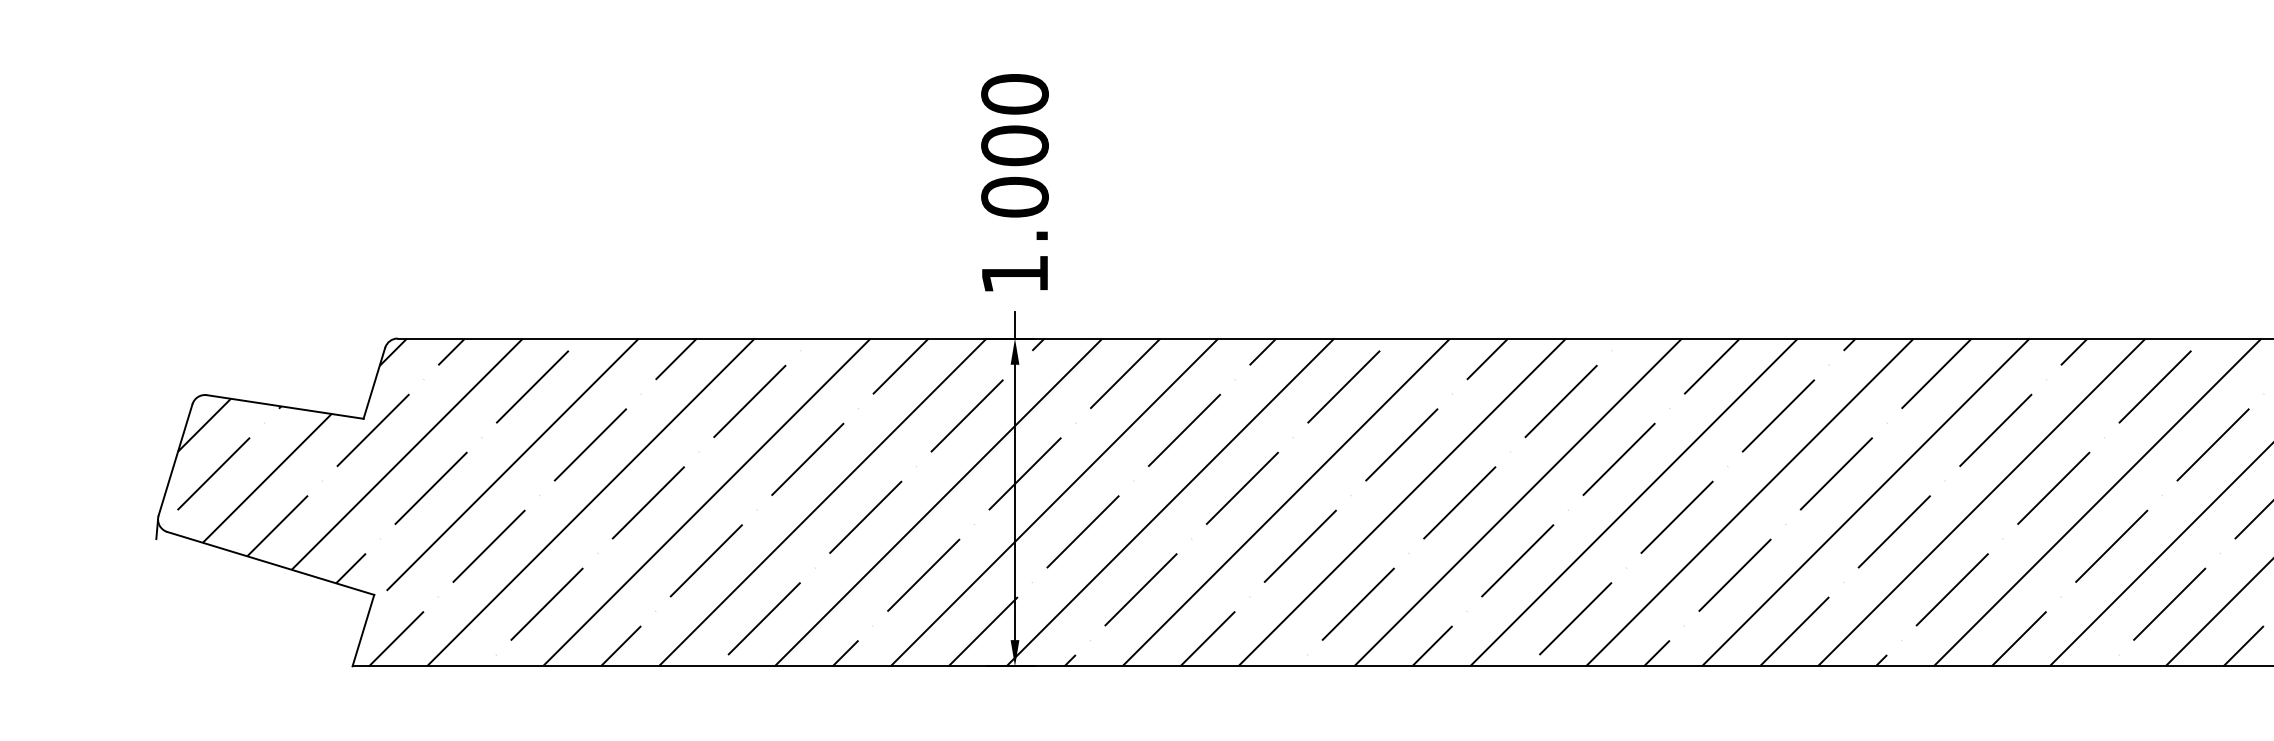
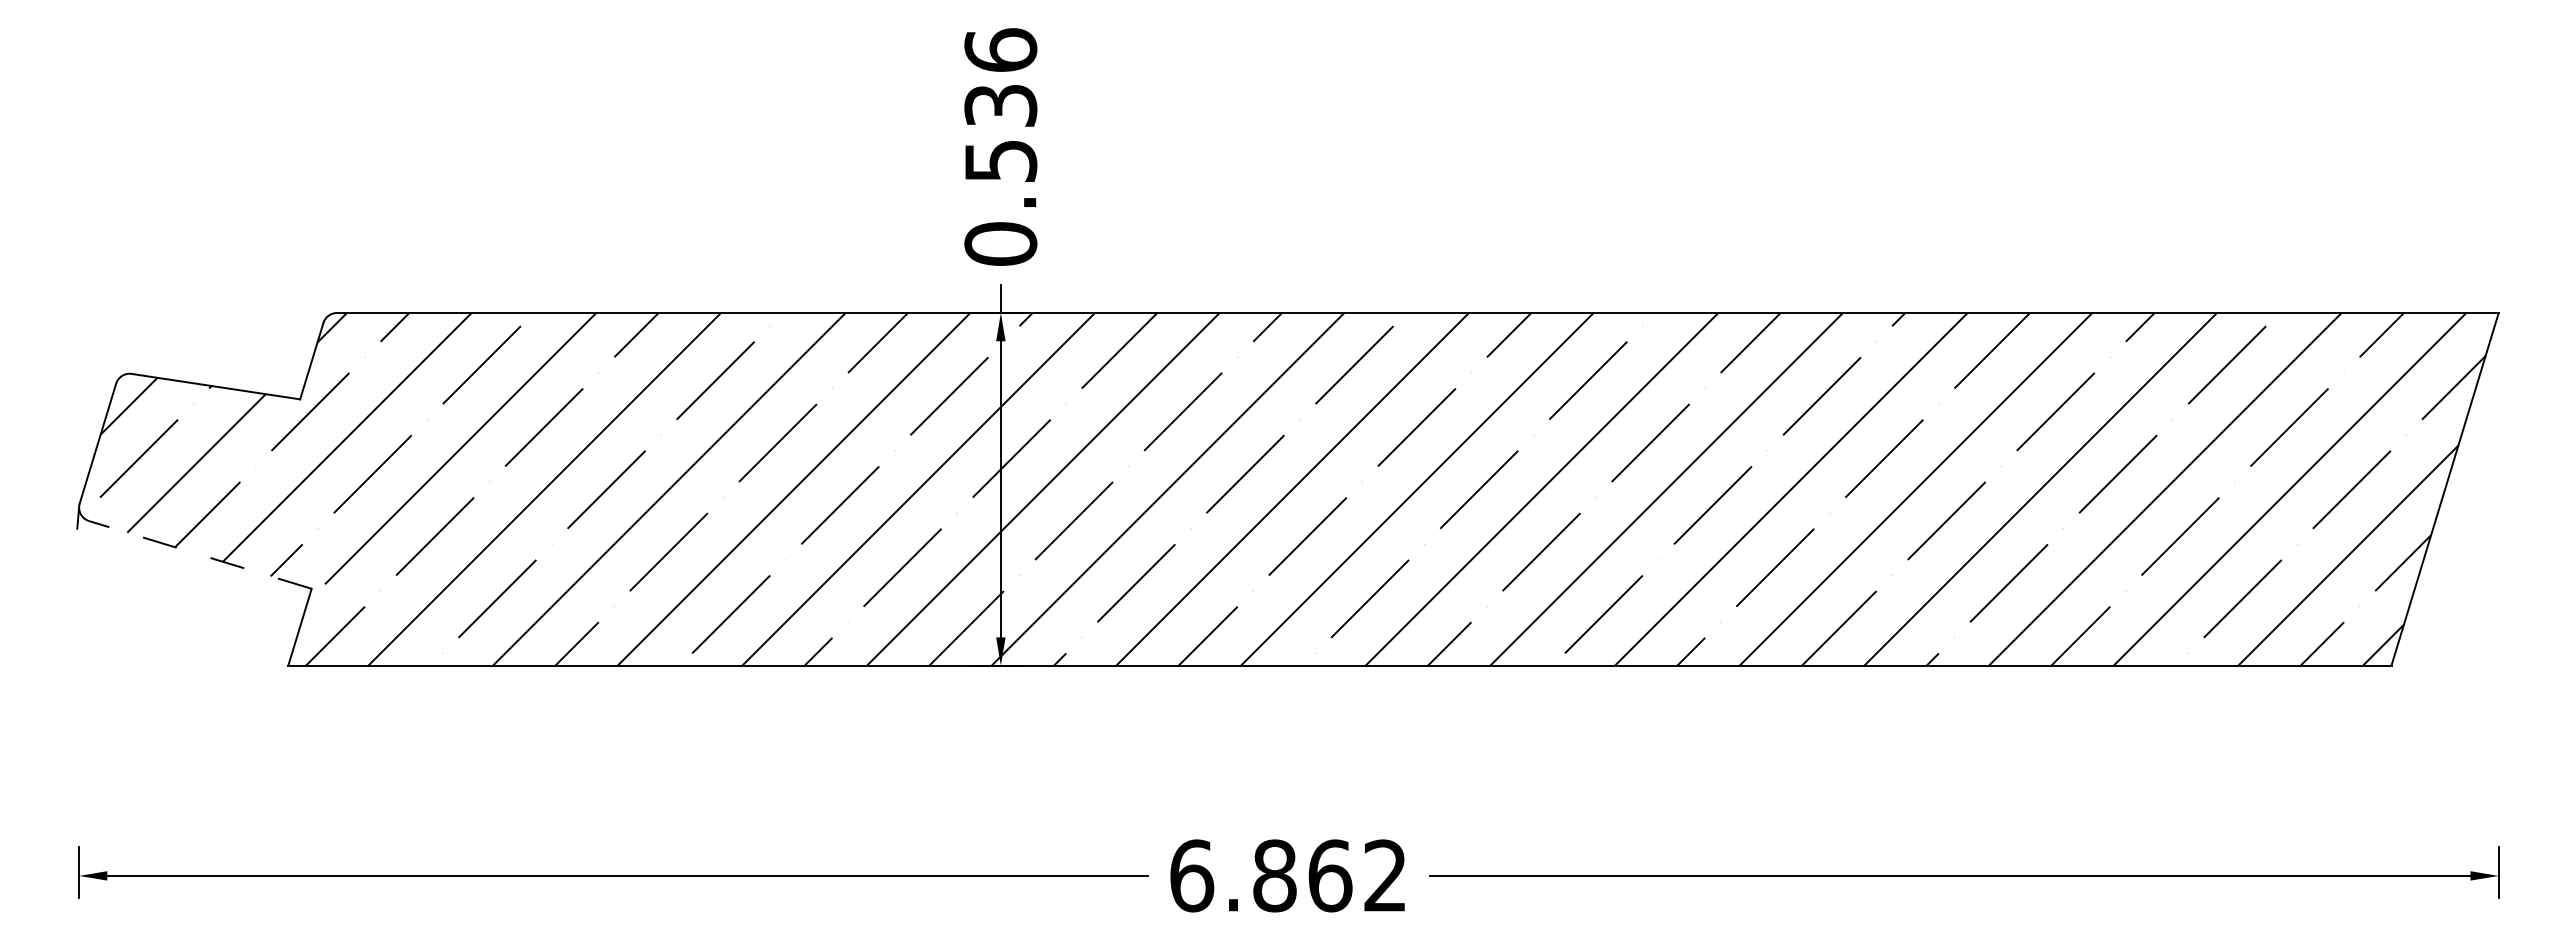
text: (1014, 183) -> (1000, 146), 1.000 -> 0.536
line: (269, 563) -> (199, 554), solid -> dashed

